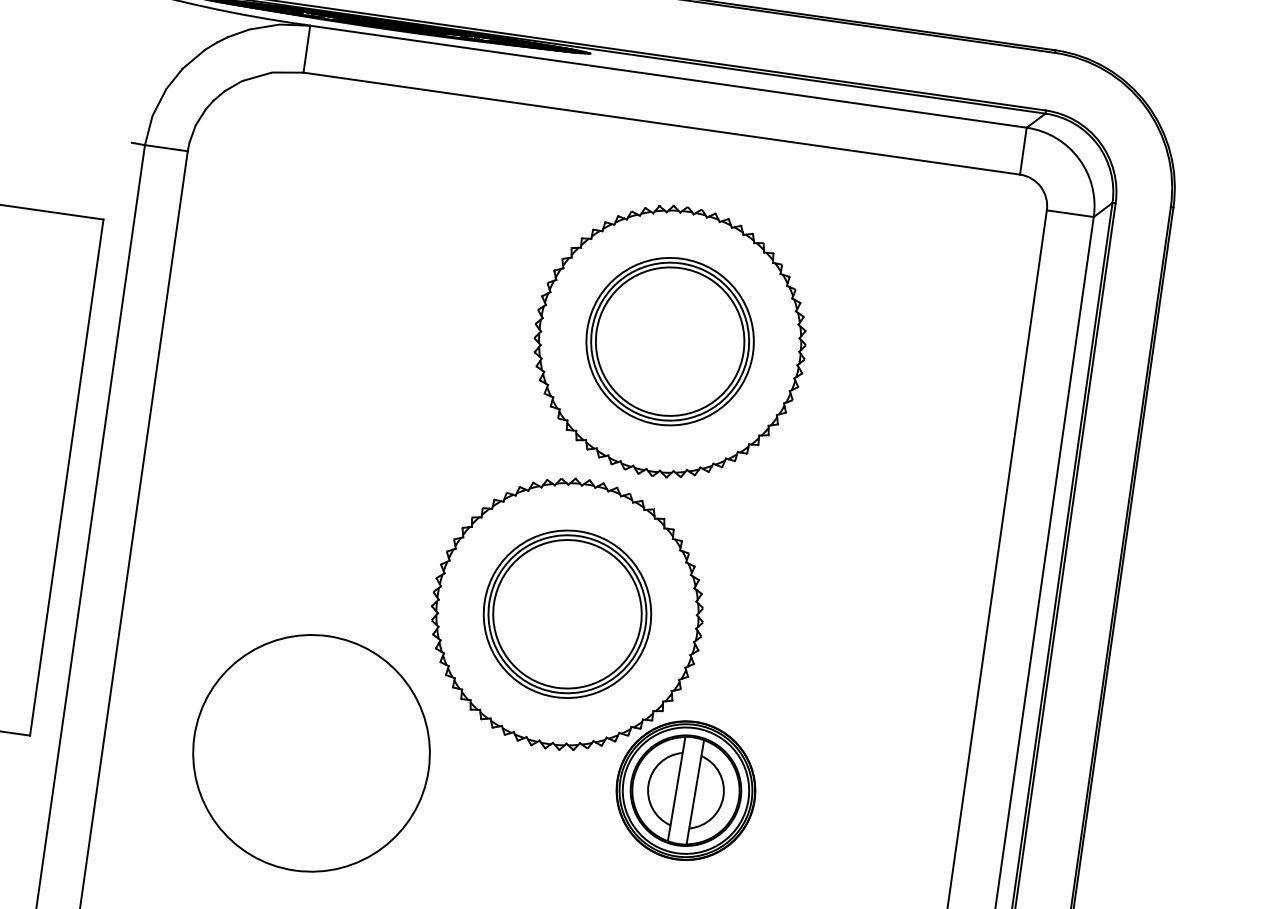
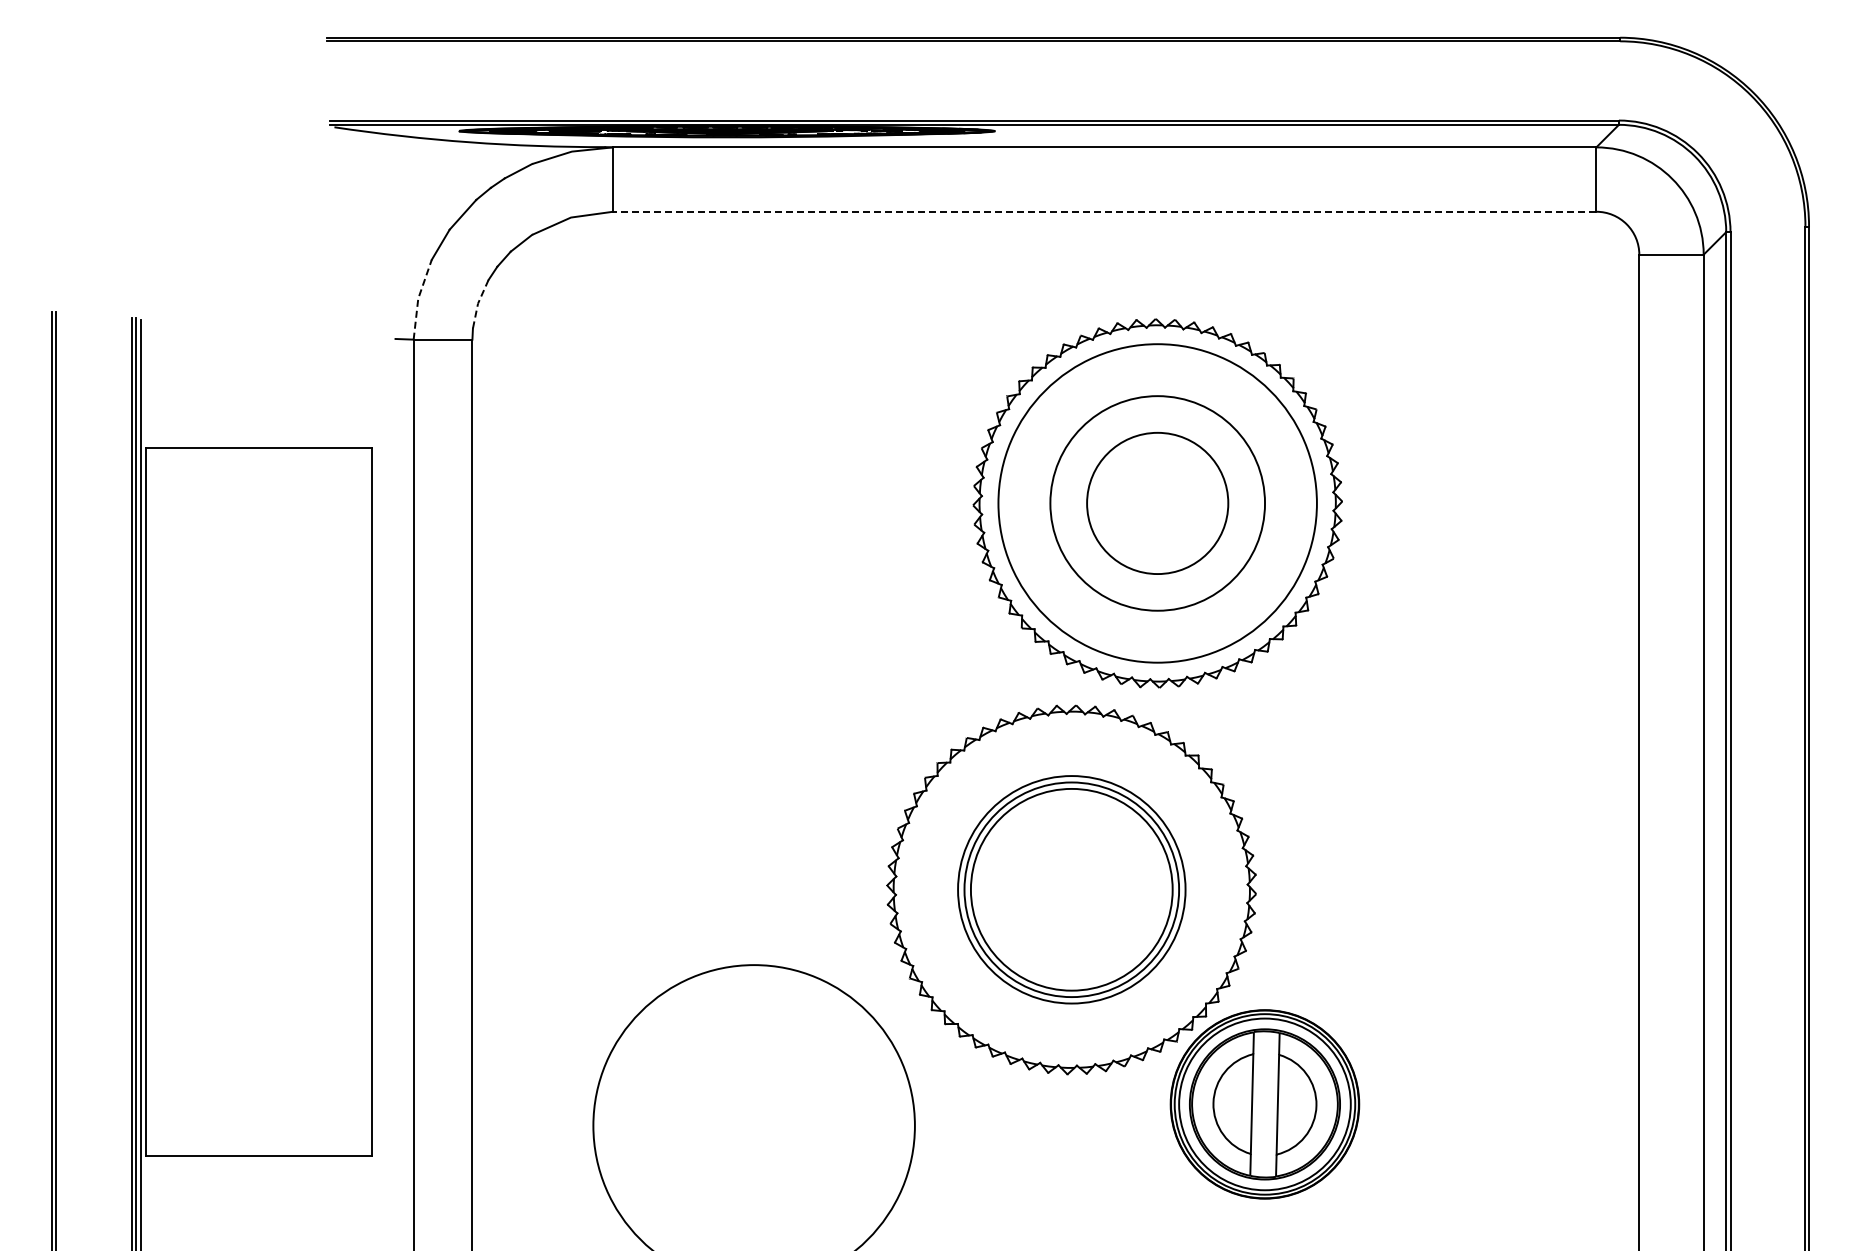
line: (152, 115) -> (418, 298), solid -> dashed
line: (661, 123) -> (1104, 211), solid -> dashed
line: (195, 125) -> (478, 303), solid -> dashed
circle: (669, 341) -> (1157, 503), size x0.7
circle: (669, 341) -> (1157, 503), size x1.4

